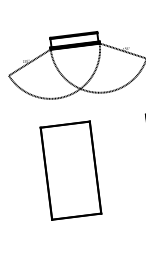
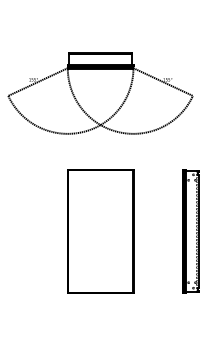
part: (70, 170) -> (100, 231), moved

